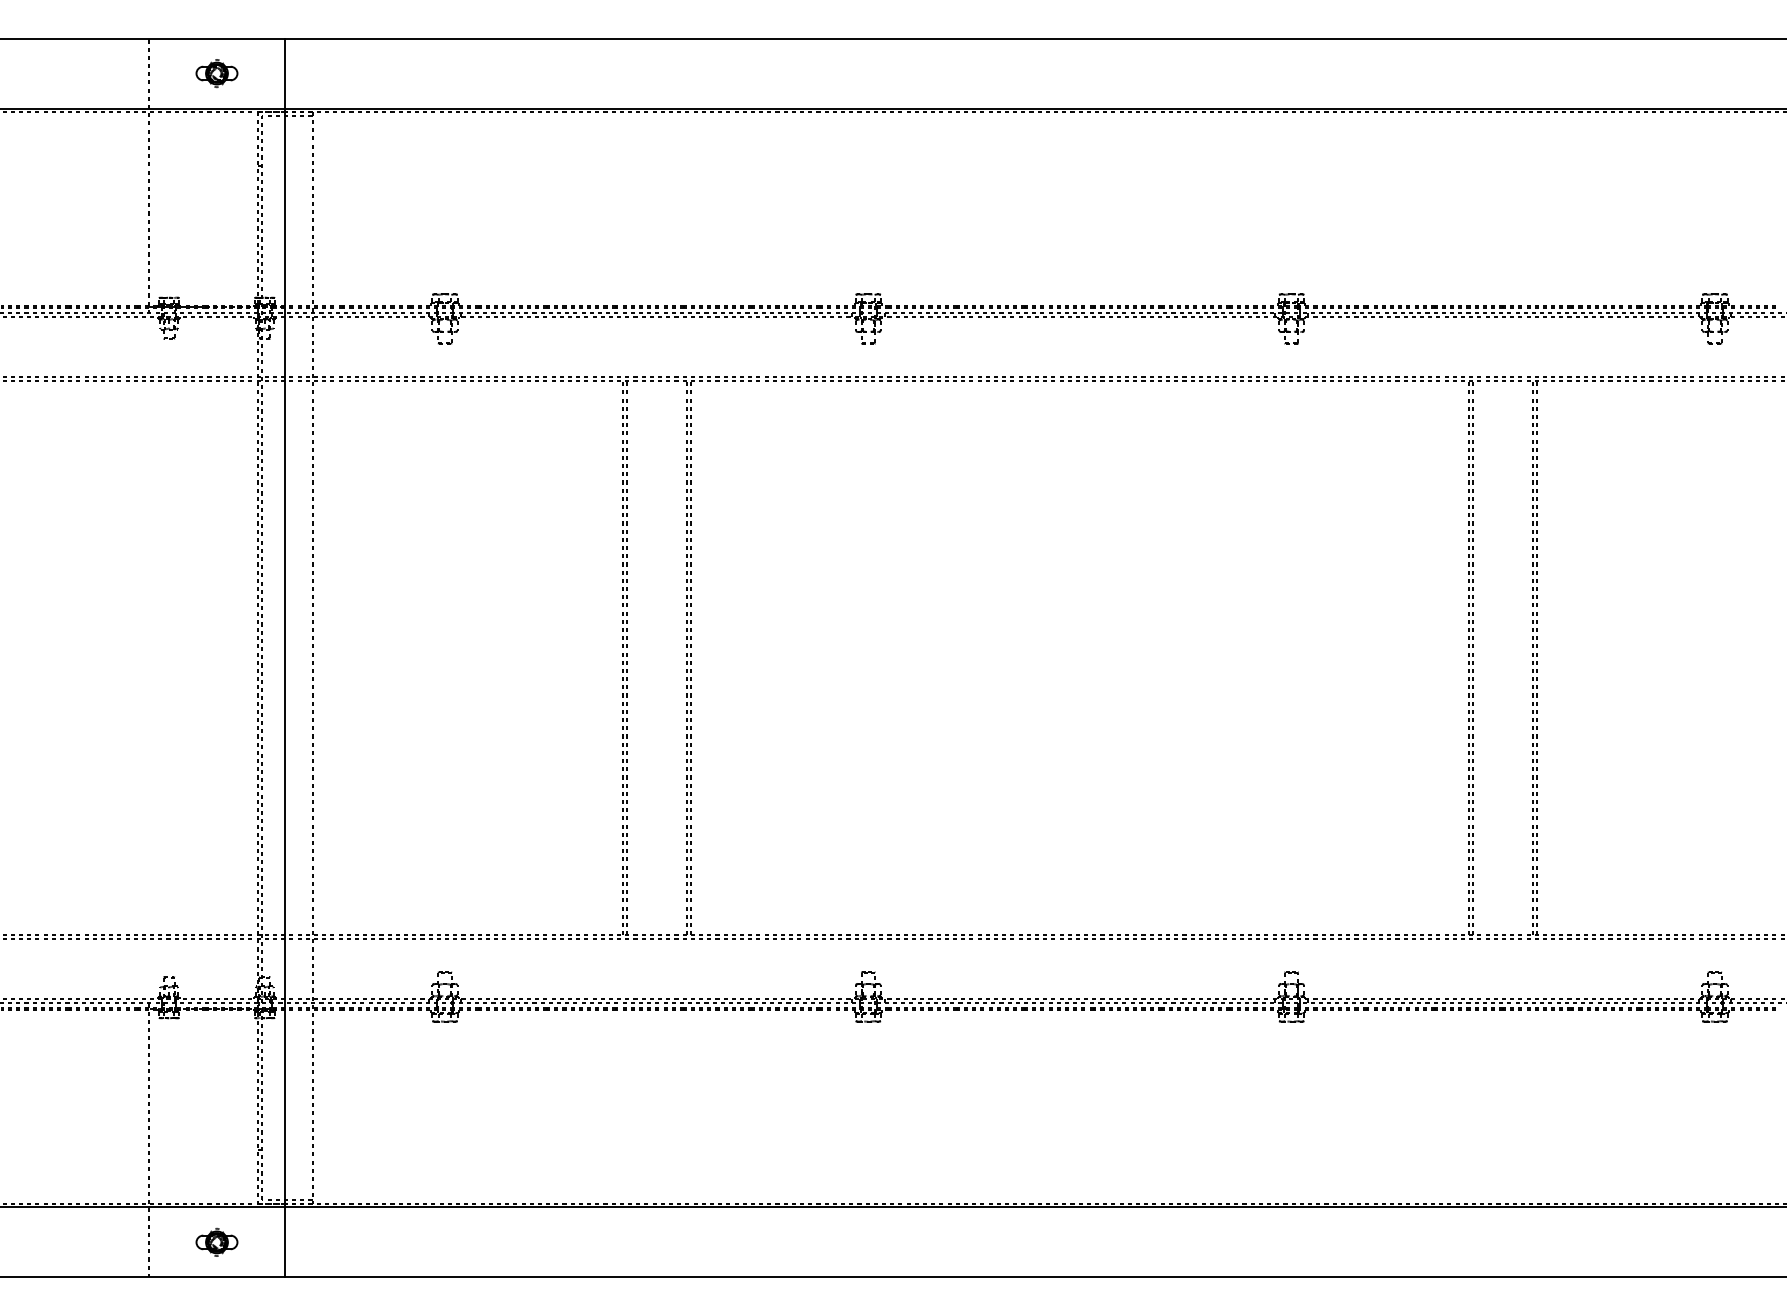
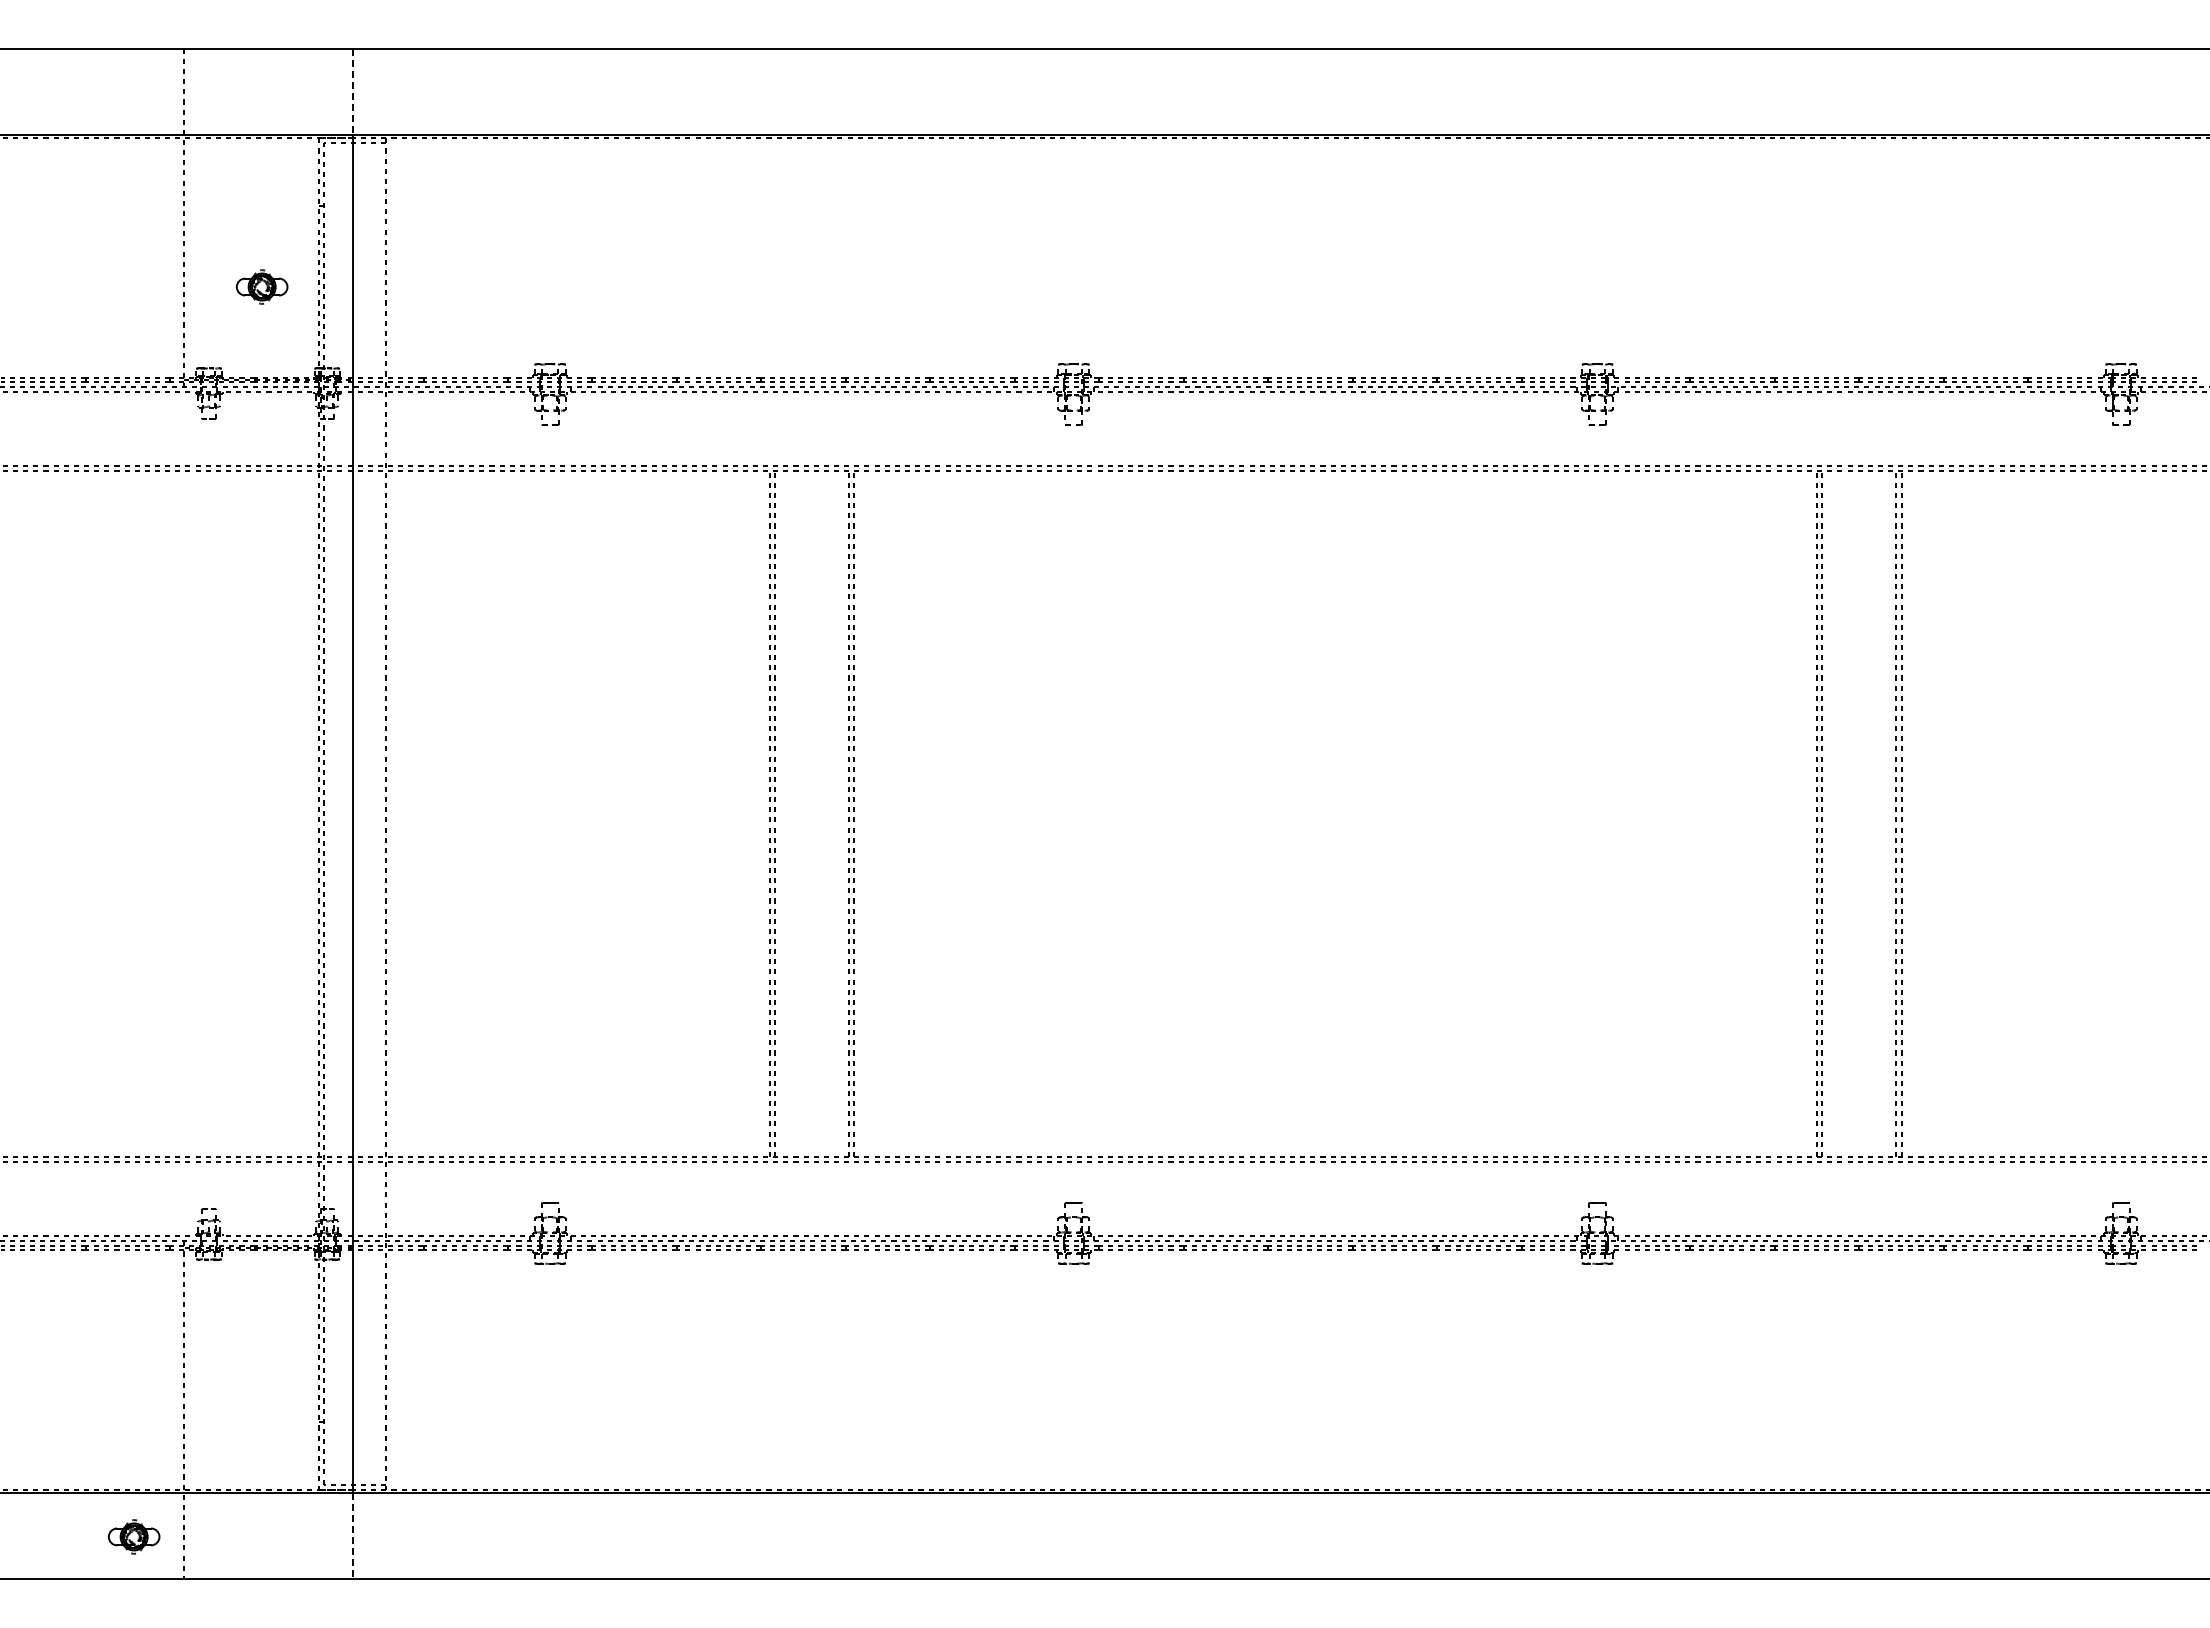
part: (217, 73) -> (262, 286), moved
line: (285, 74) -> (352, 92), solid -> dashed
part: (217, 1242) -> (134, 1536), moved
line: (285, 1242) -> (352, 1536), solid -> dashed

